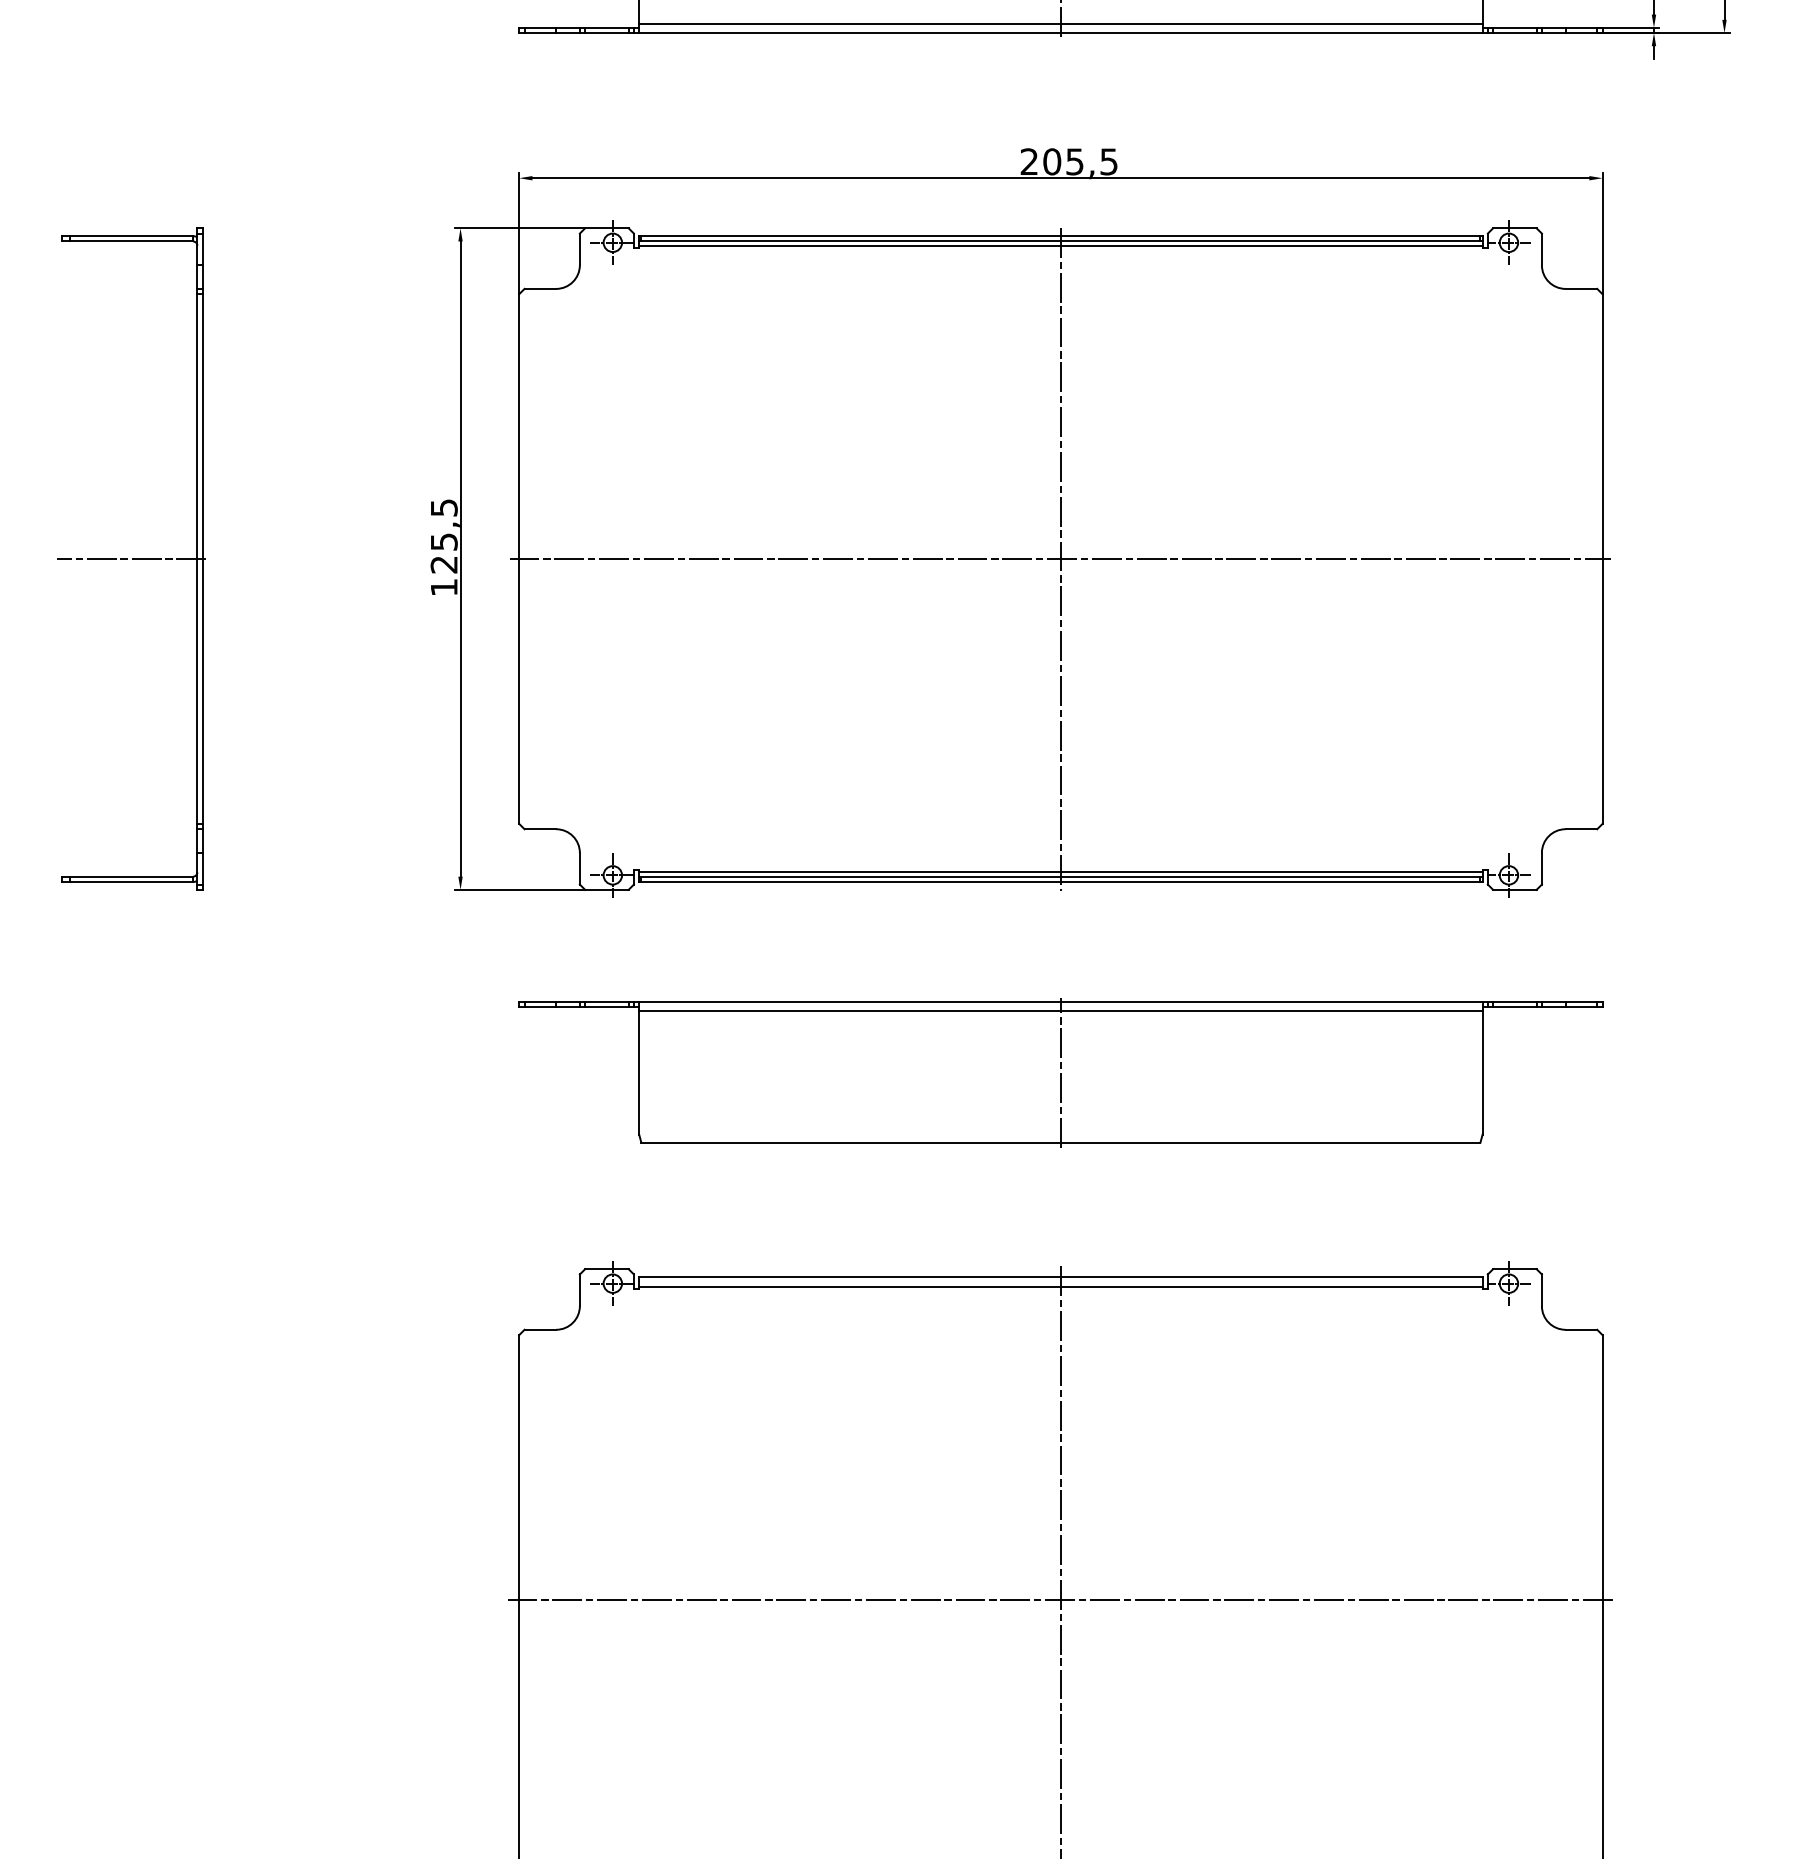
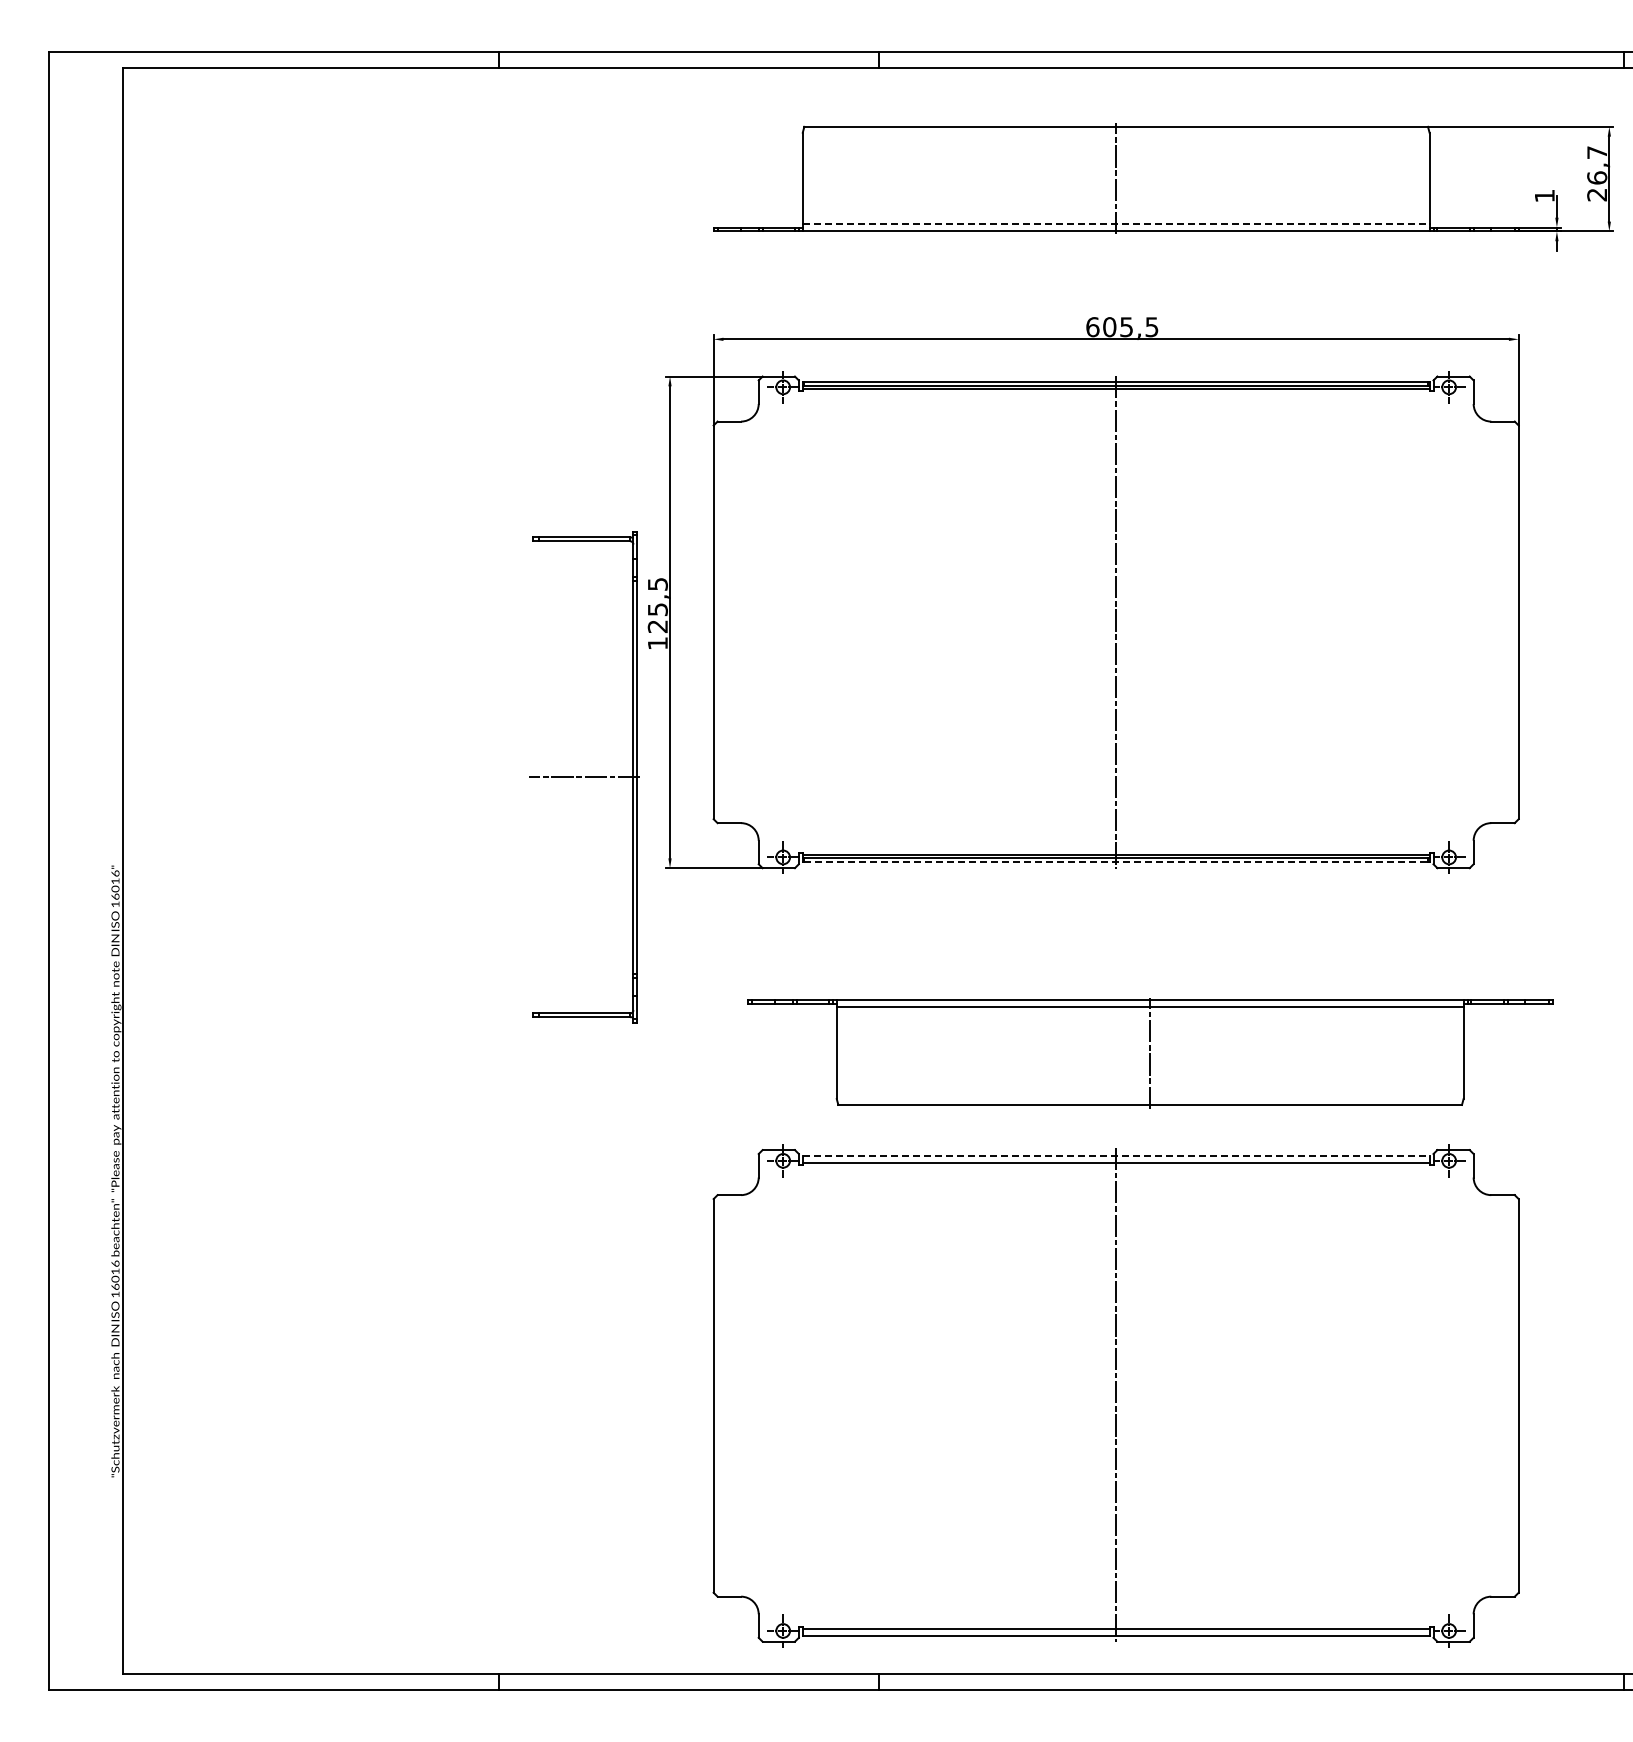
line: (1061, 23) -> (1116, 224), solid -> dashed
text: (1029, 162) -> (1092, 327), 205,5 -> 605,5
part: (131, 559) -> (584, 777), moved
line: (1059, 559) -> (1115, 622), removed
line: (1061, 882) -> (1116, 862), solid -> dashed
part: (1061, 1073) -> (1150, 1053), moved
line: (1061, 1276) -> (1116, 1155), solid -> dashed
line: (1059, 1599) -> (1115, 1395), removed

